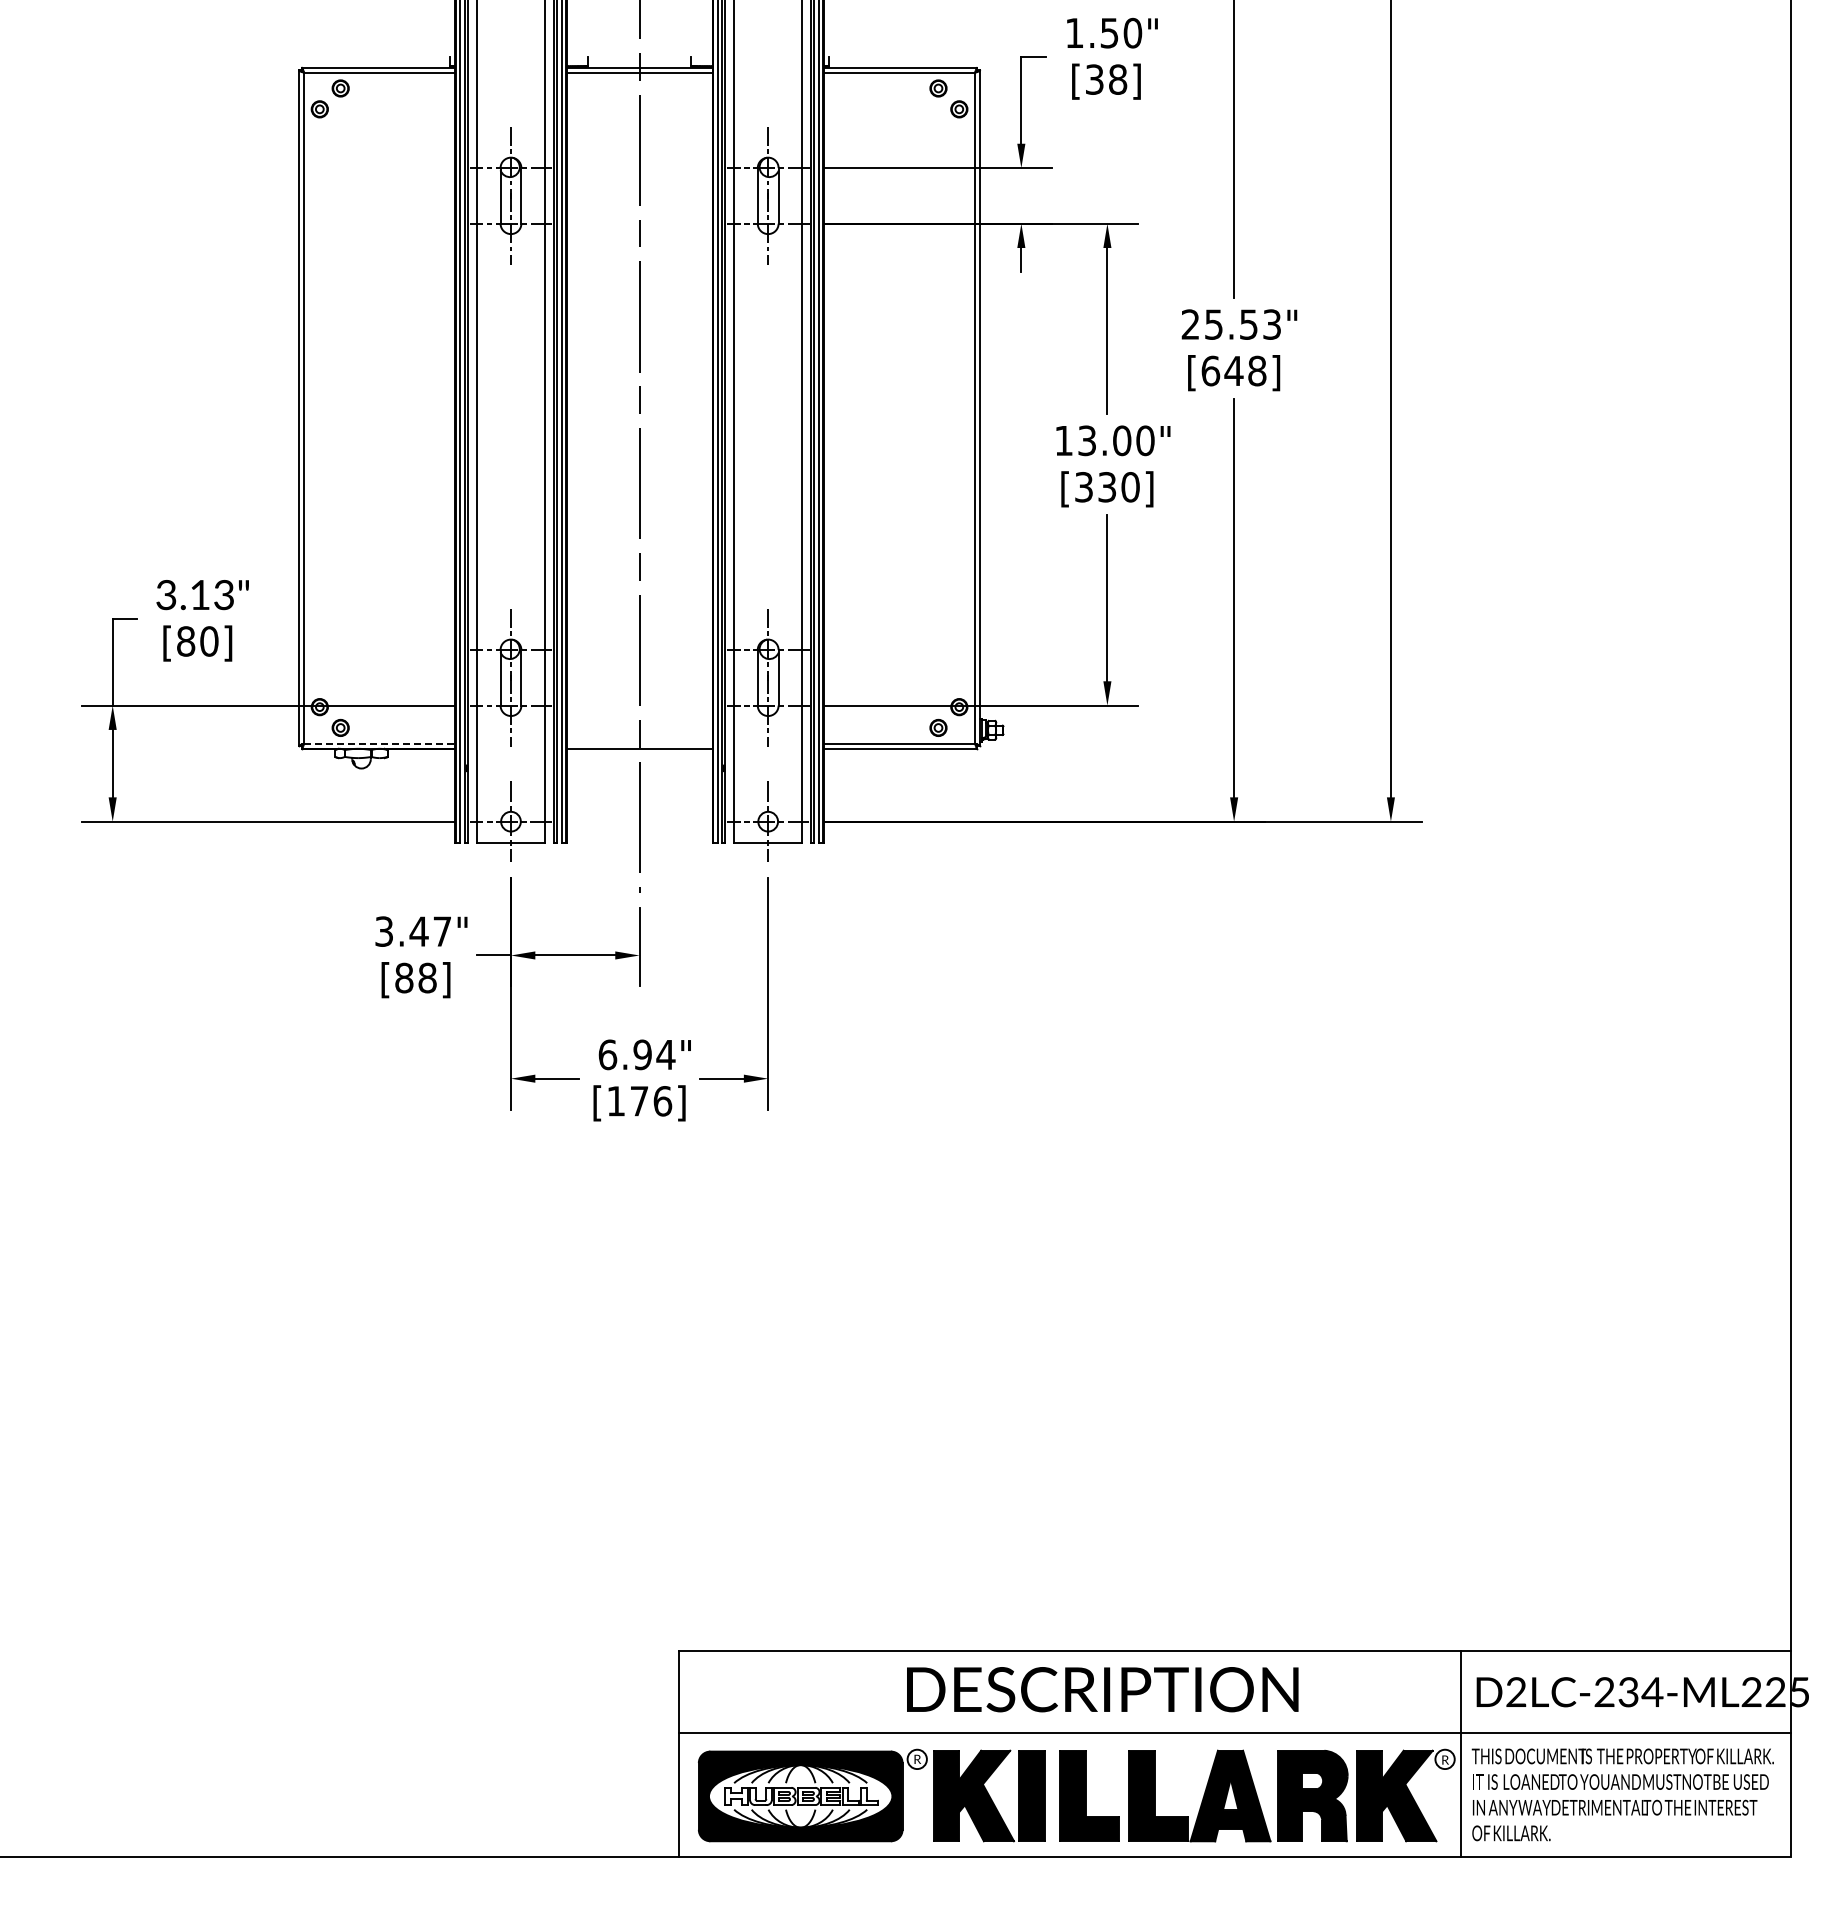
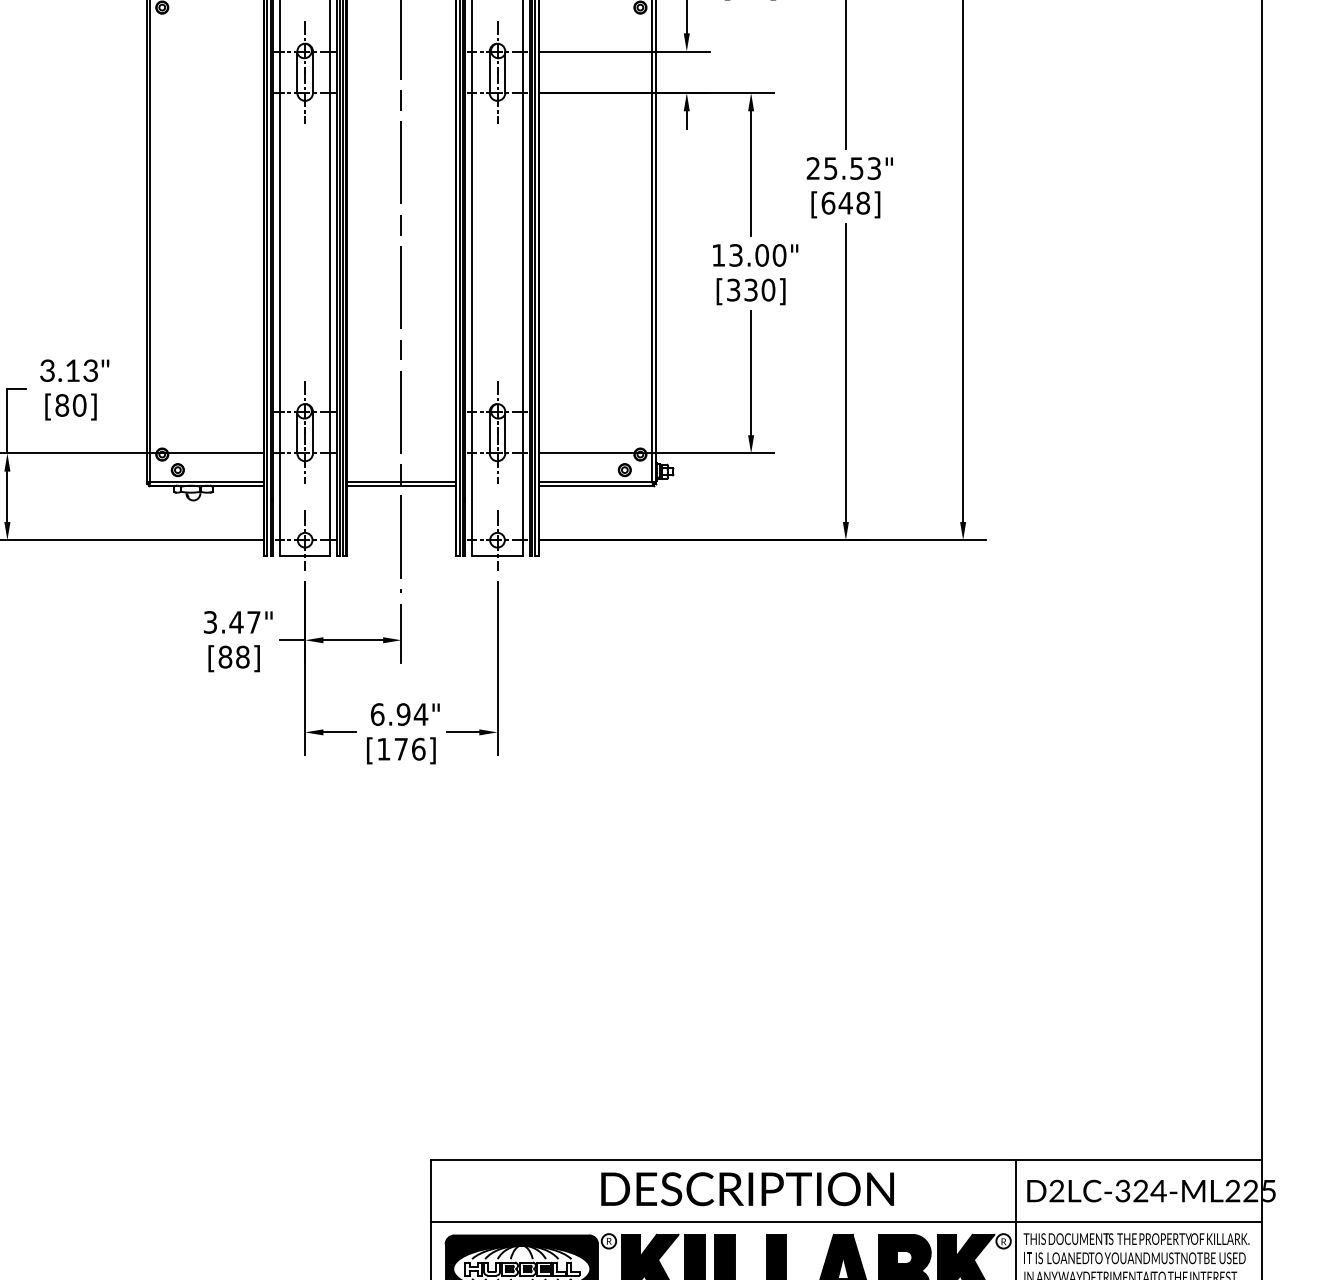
line: (379, 743) -> (206, 481), dashed -> solid
line: (639, 743) -> (401, 481), added
text: (1616, 1692) -> (1131, 1191), D2LC-234-ML225 -> D2LC-324-ML225

